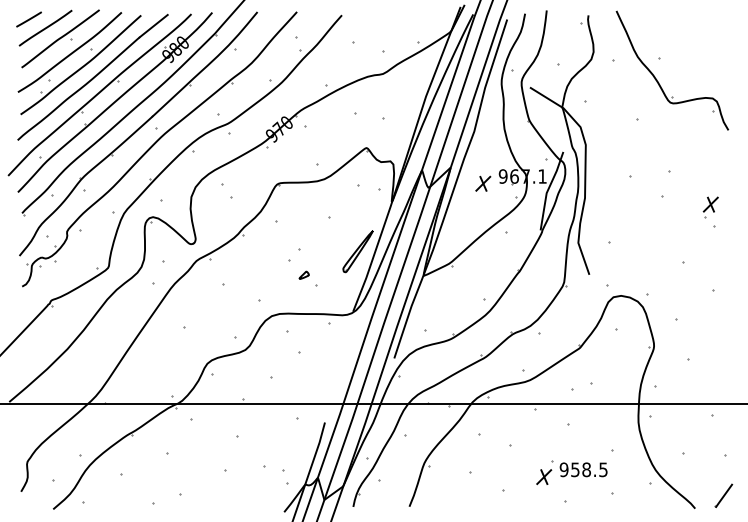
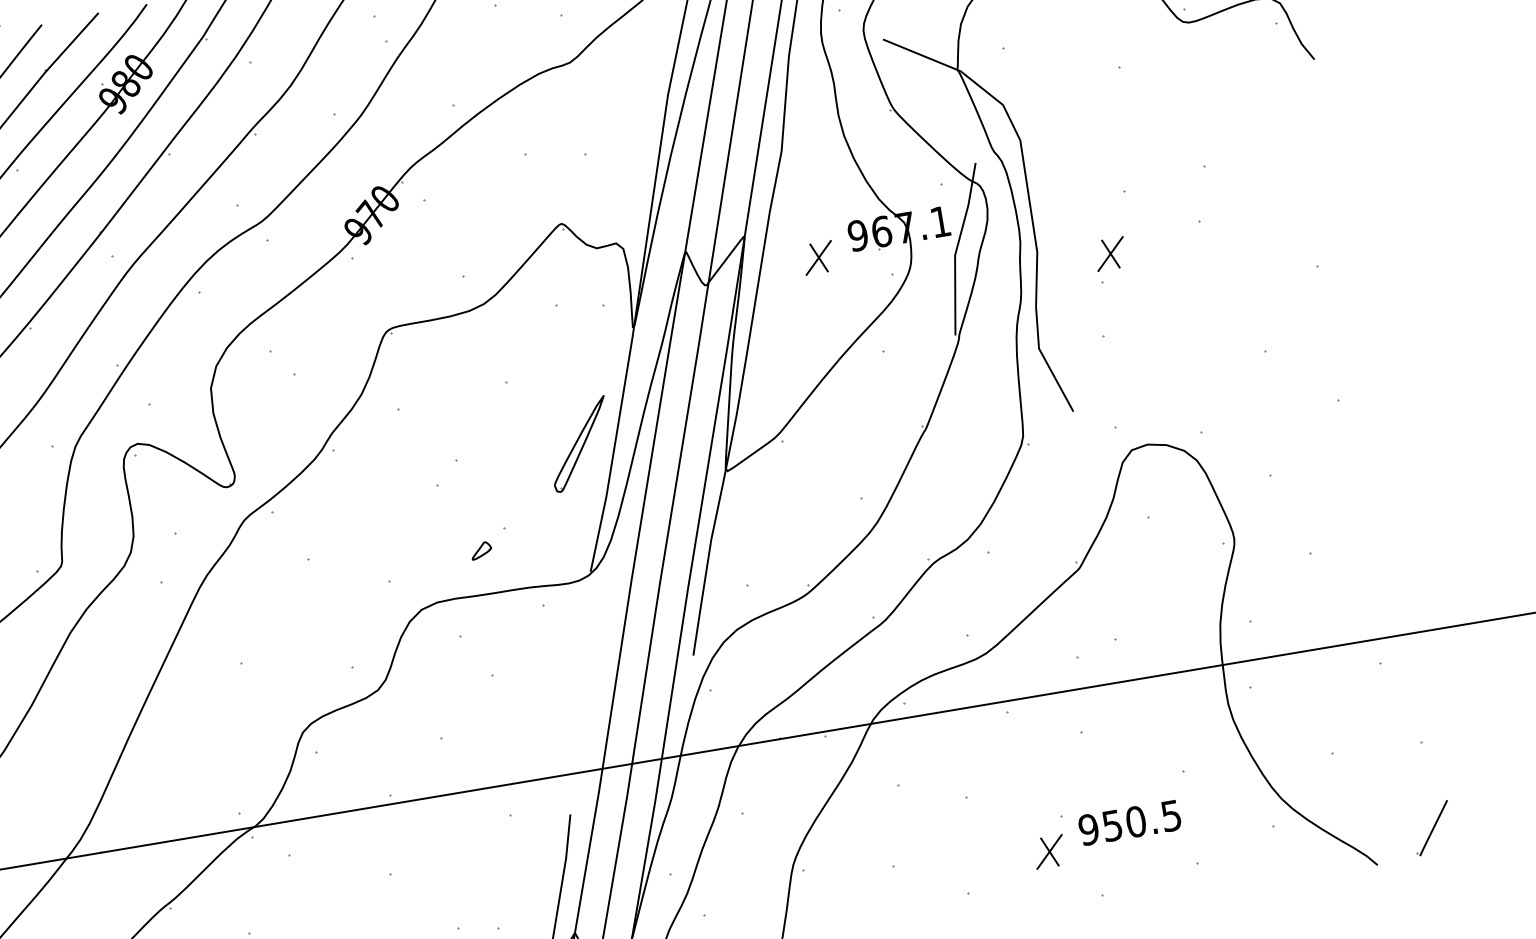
part: (710, 207) -> (1110, 260), moved
part: (303, 274) -> (479, 549), moved
text: (586, 469) -> (1135, 821), 958.5 -> 950.5

